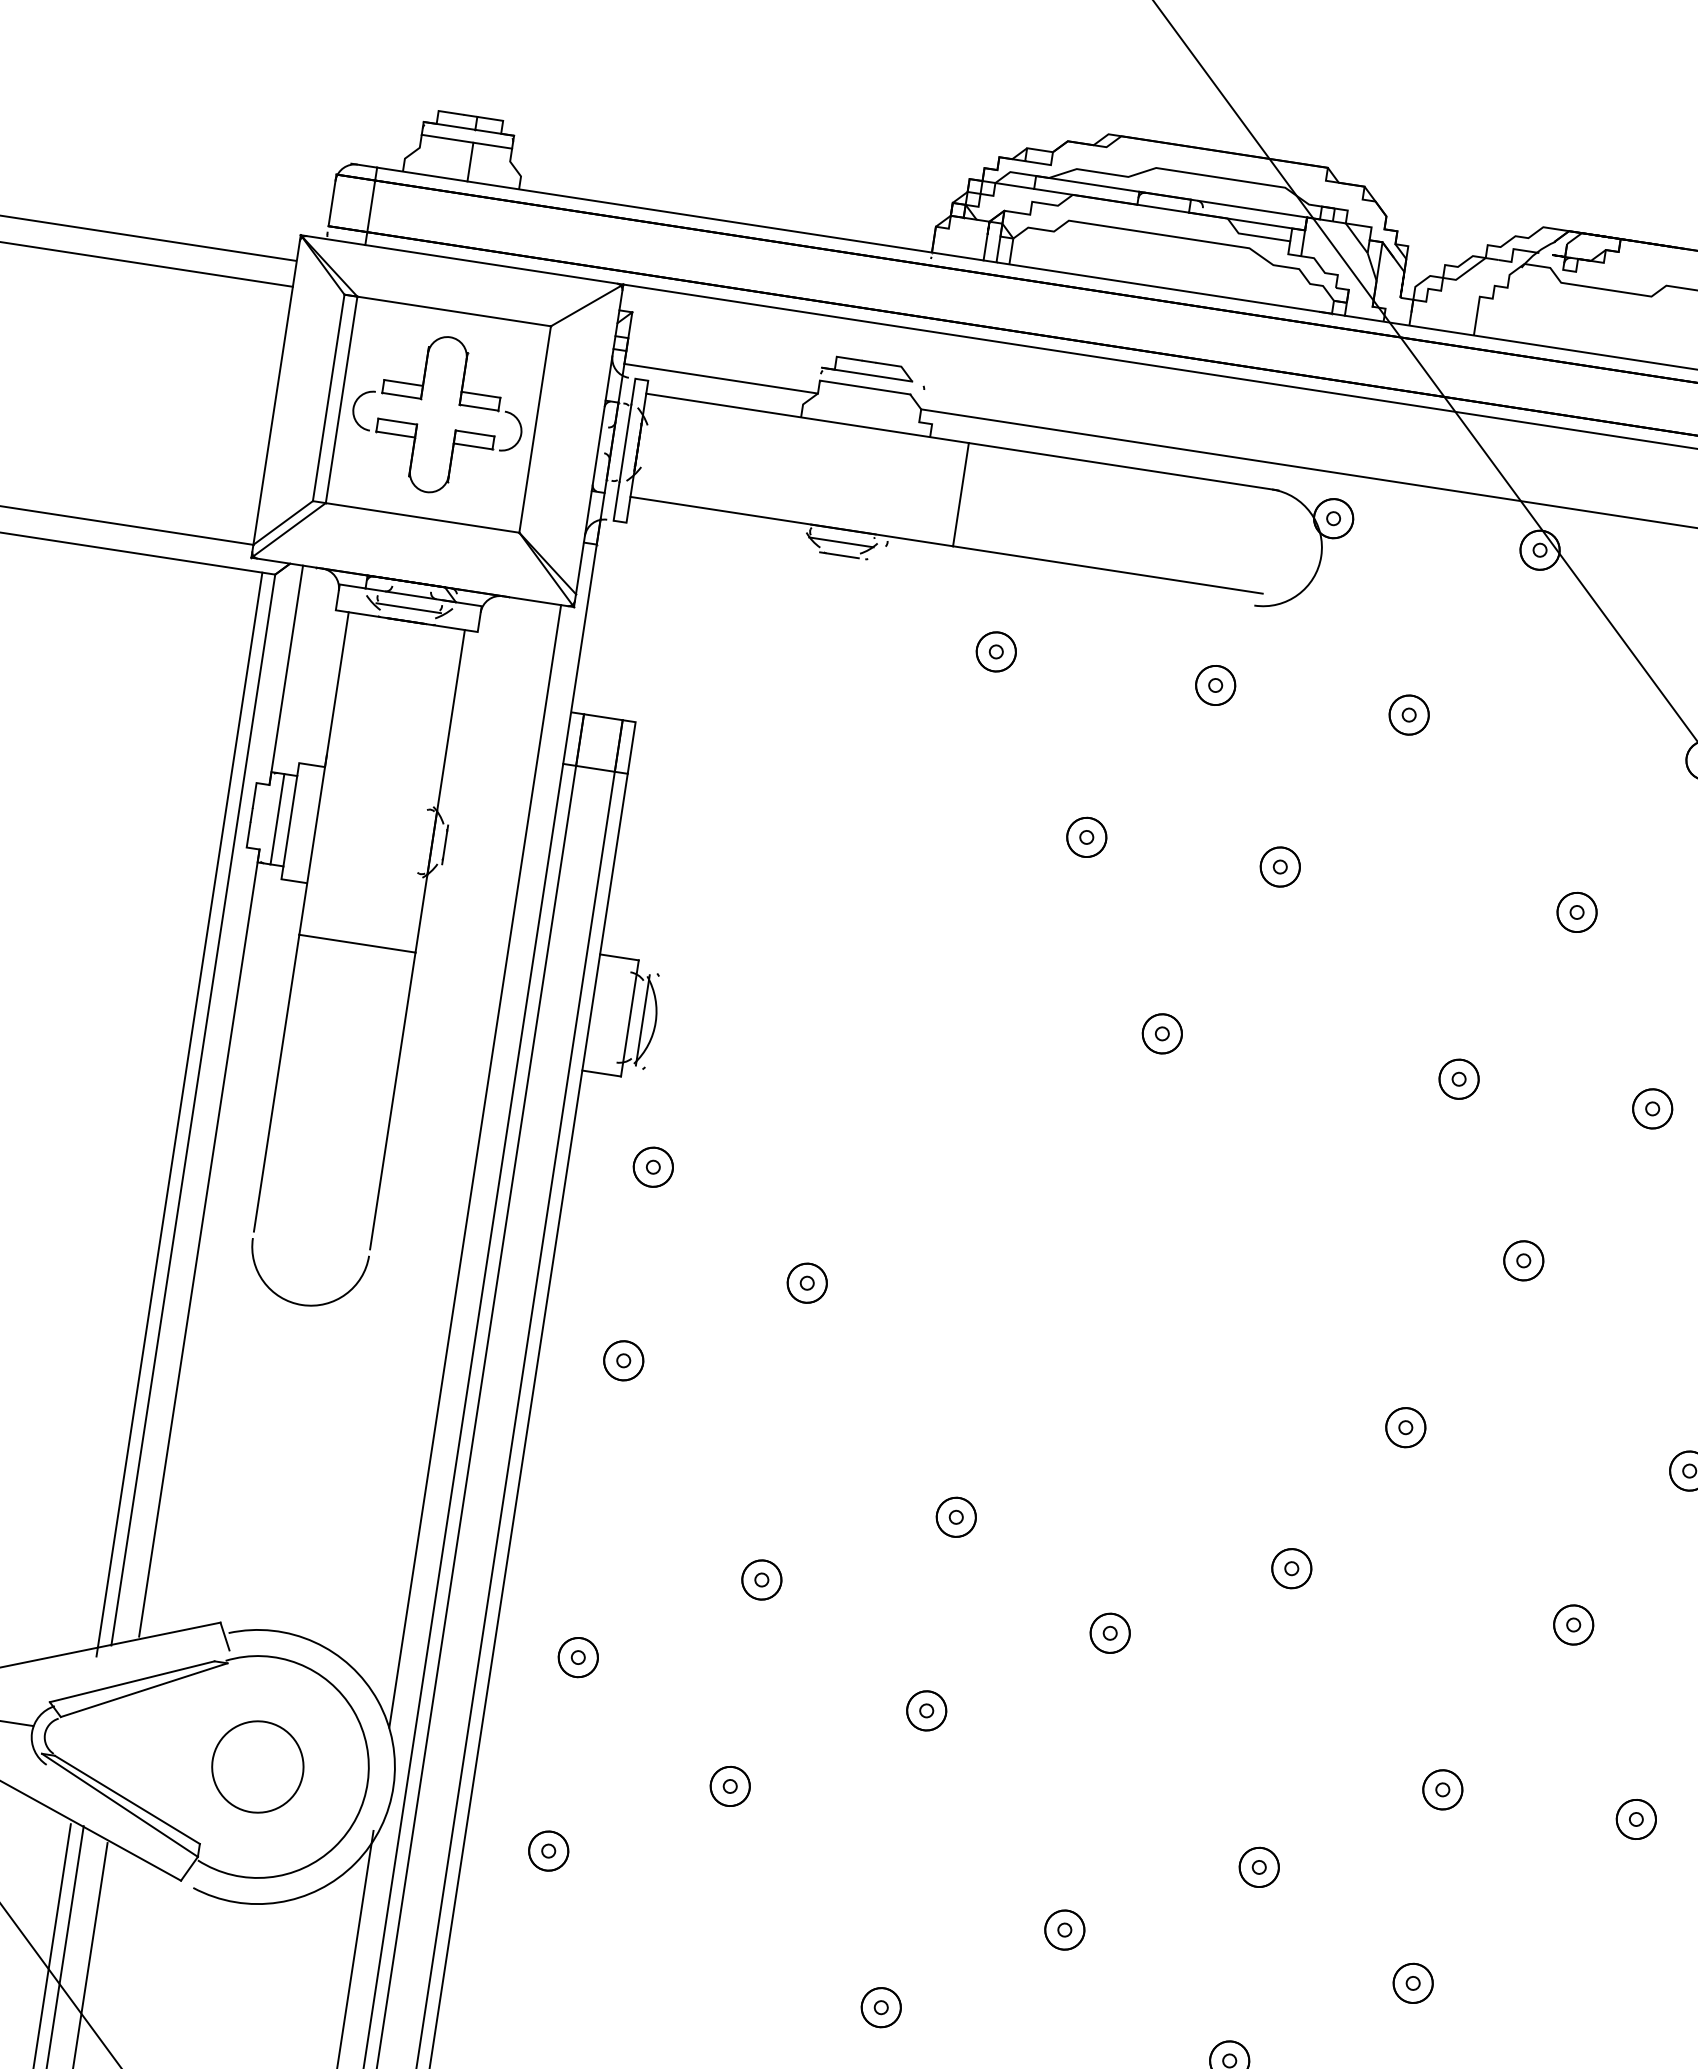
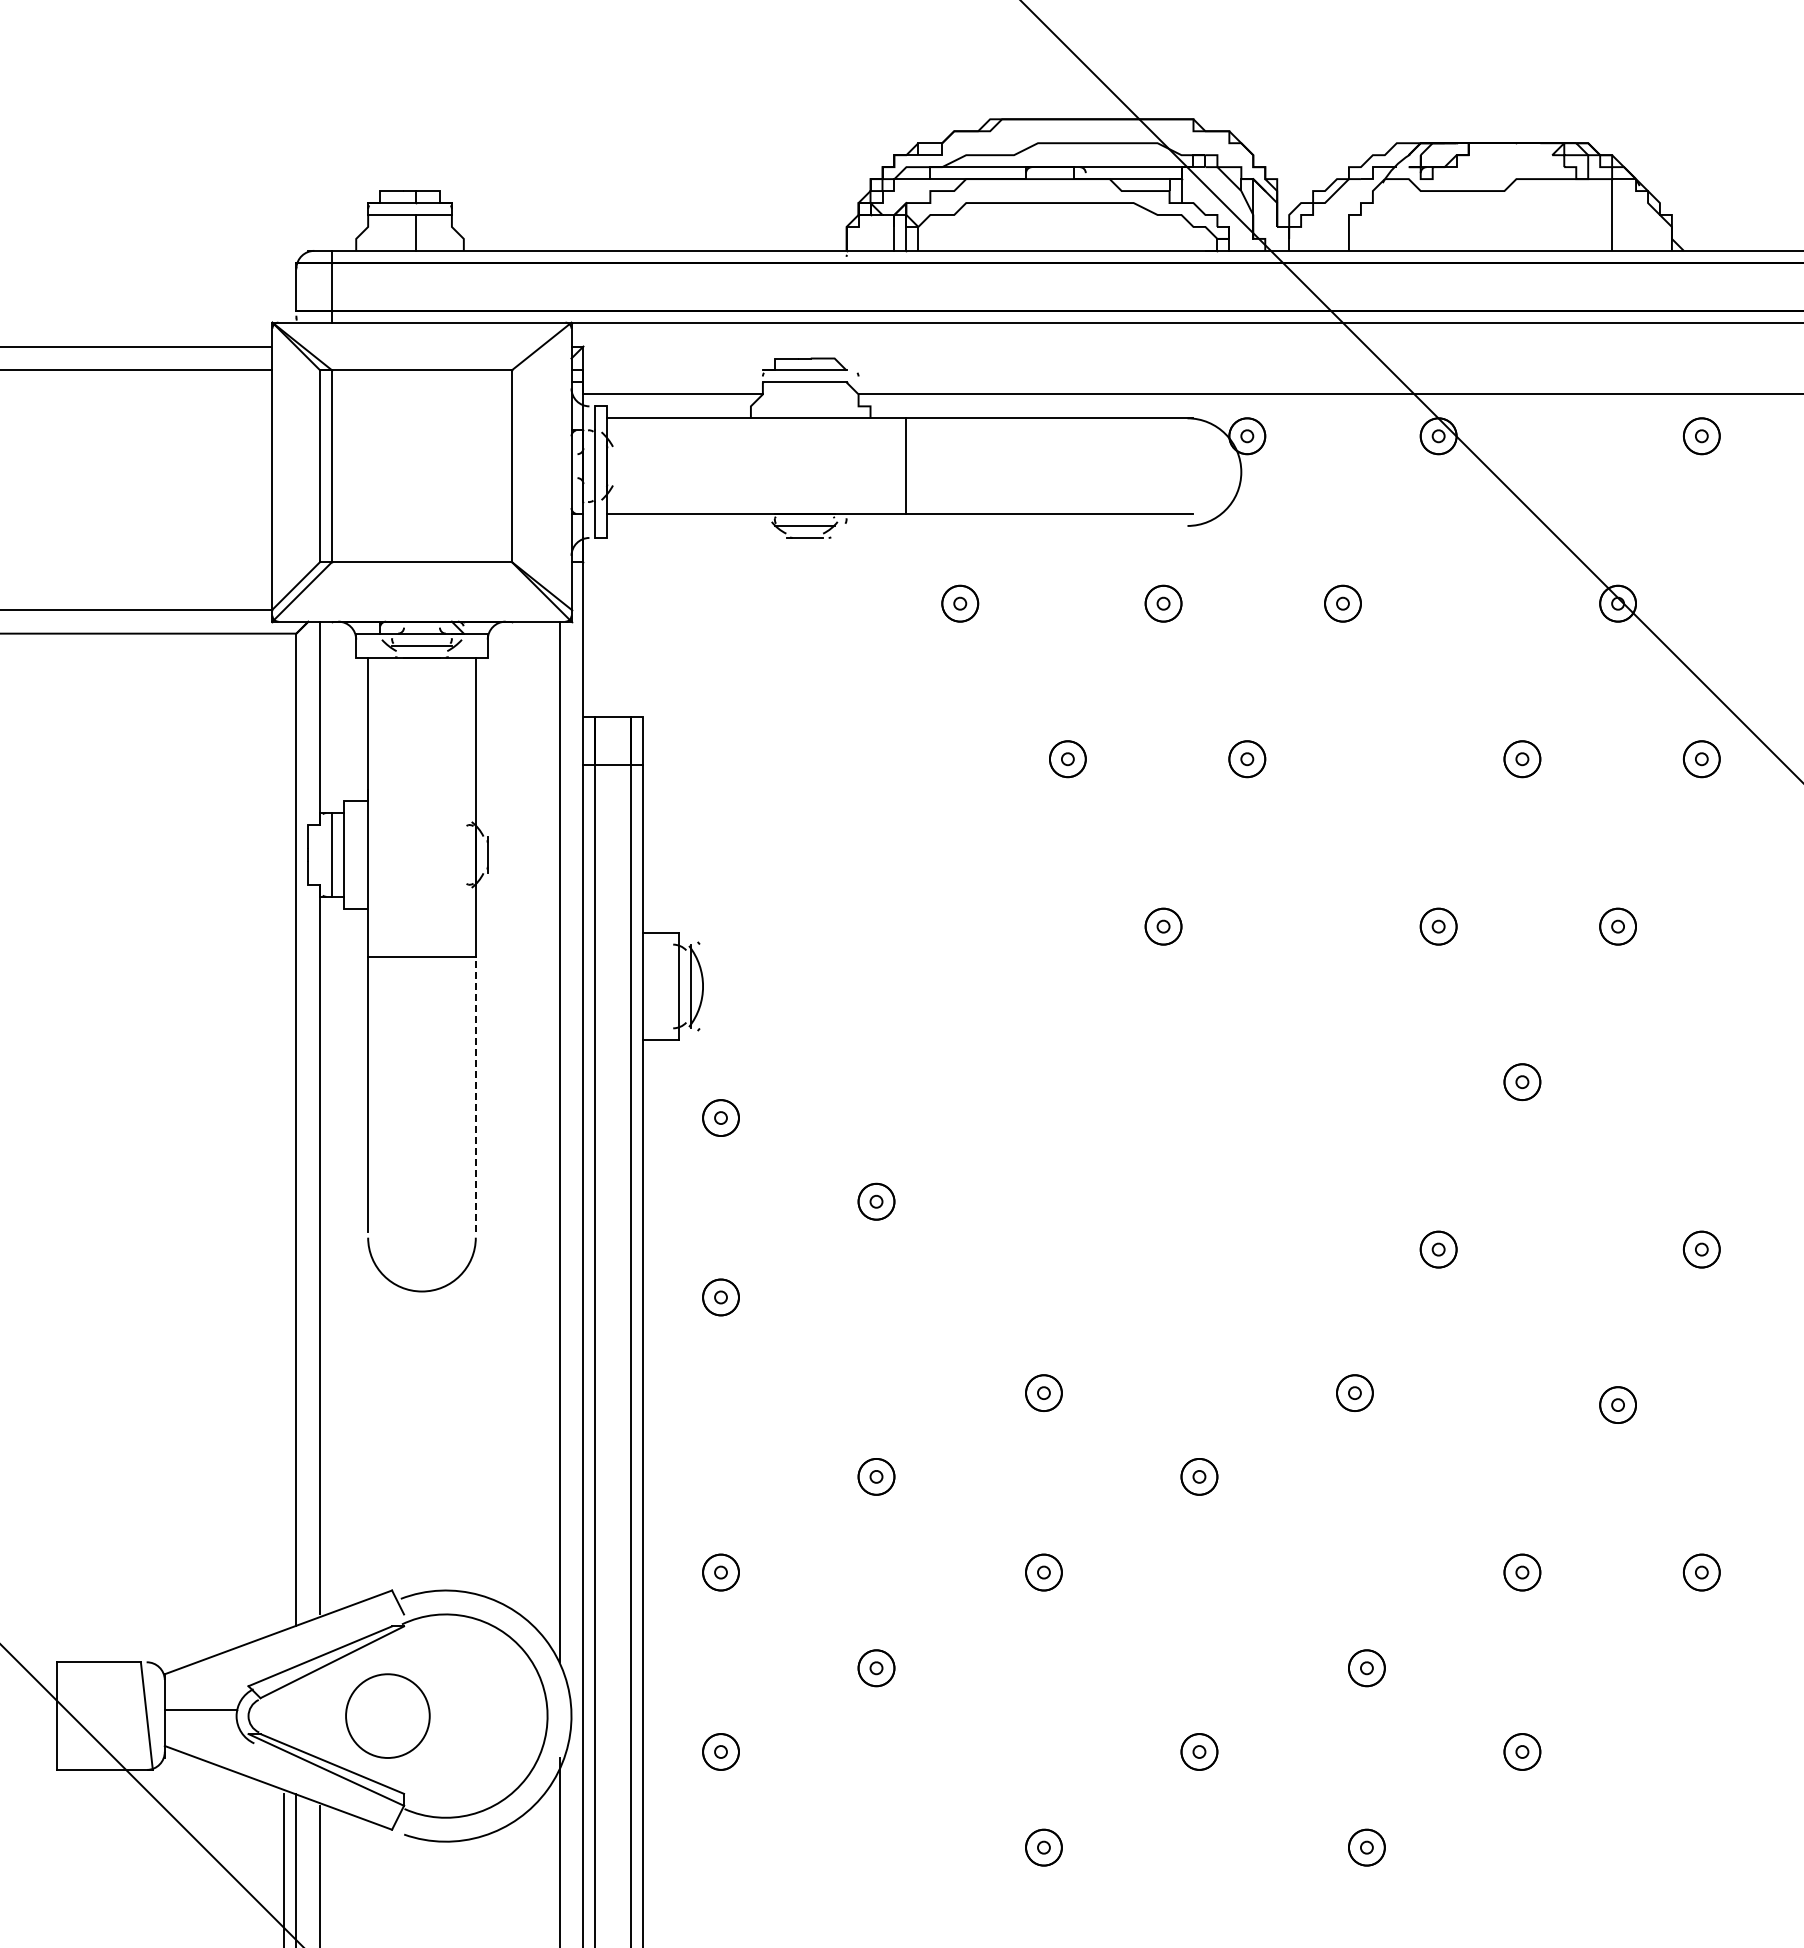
part: (422, 399) -> (405, 454), removed
line: (392, 1101) -> (475, 1094), solid -> dashed
line: (179, 1114) -> (284, 1135), removed
part: (257, 1766) -> (387, 1715), moved

